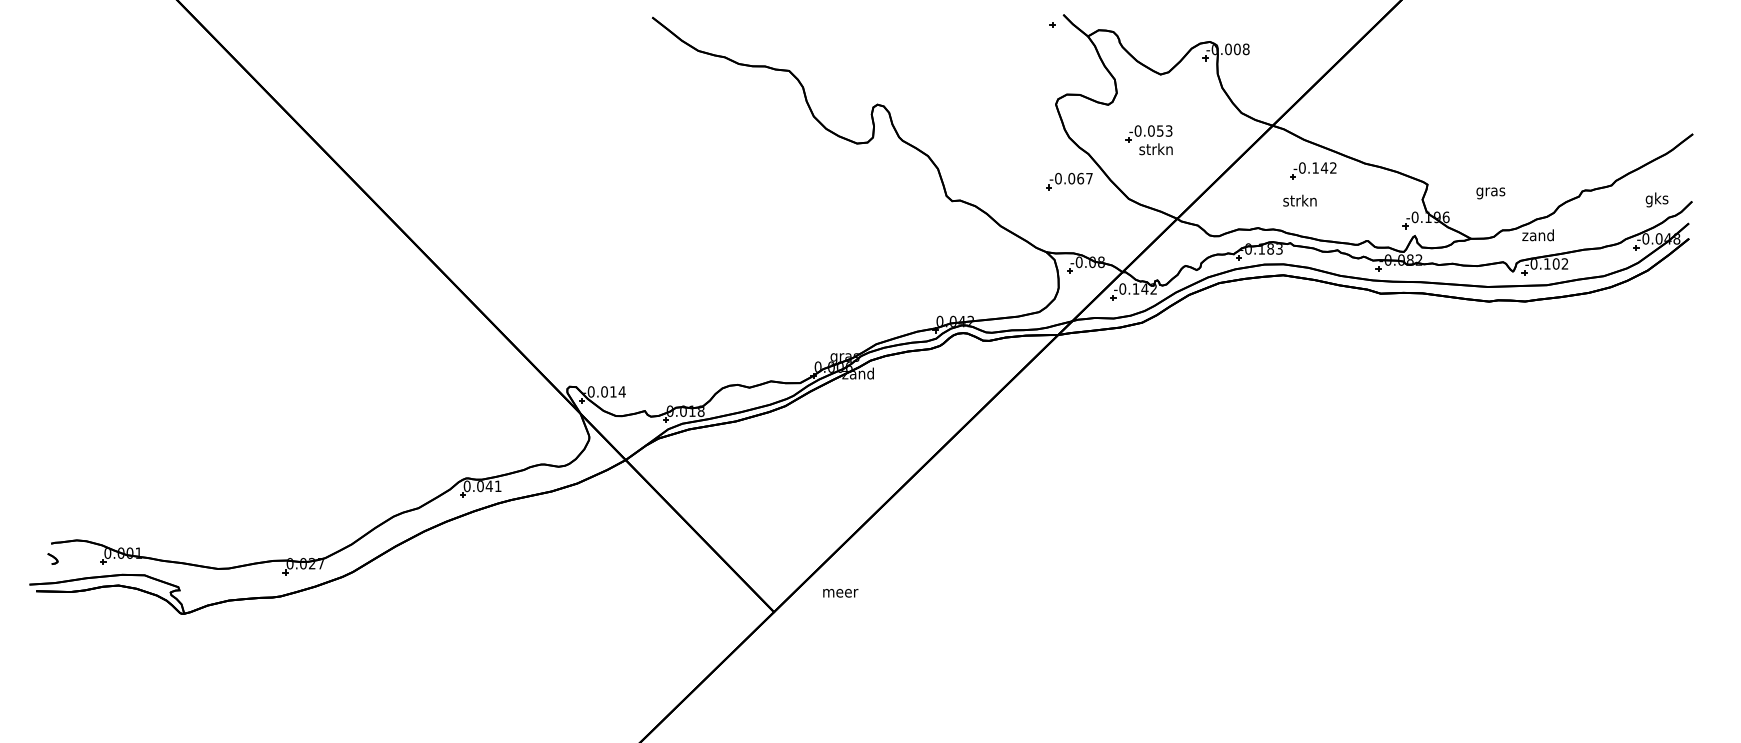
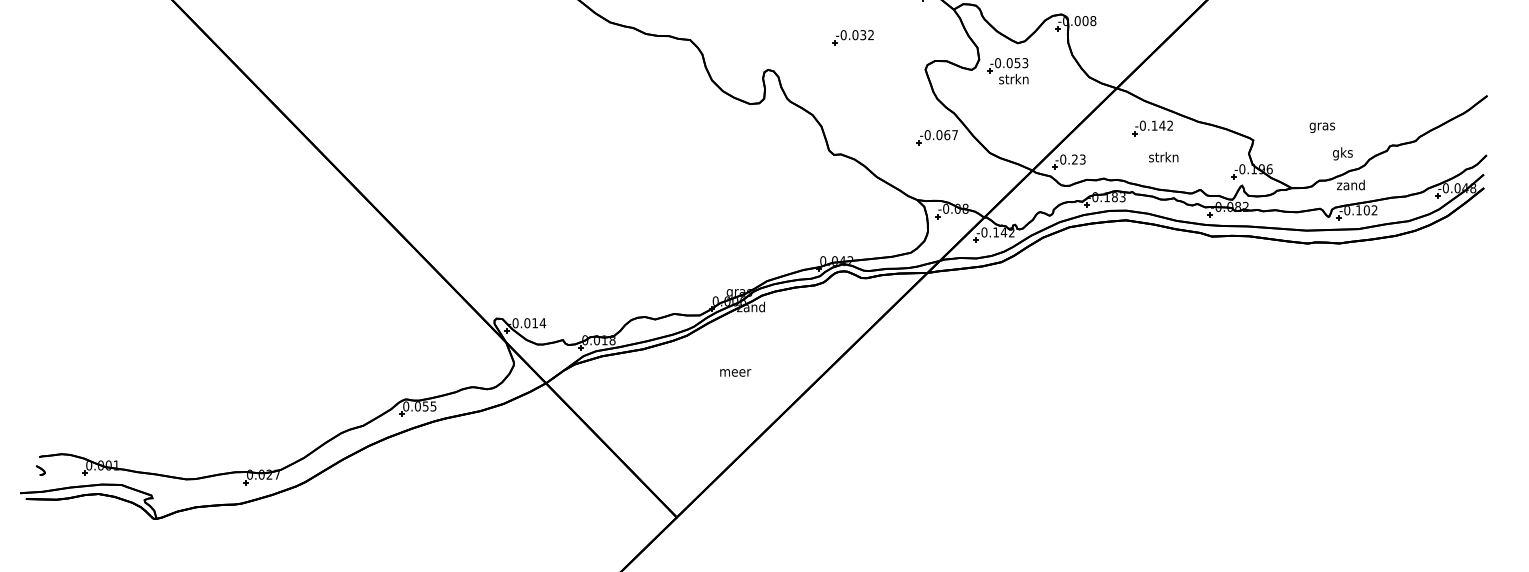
part: (974, 67) -> (853, 37), added
part: (1148, 140) -> (1007, 71), moved
text: (1490, 193) -> (1322, 127), moved
text: (1656, 199) -> (1342, 153), moved
text: (1299, 200) -> (1163, 157), moved
part: (1218, 209) -> (1068, 162), added
text: (493, 486) -> (429, 406), 0.041 -> 0.055
text: (840, 593) -> (735, 373), moved

